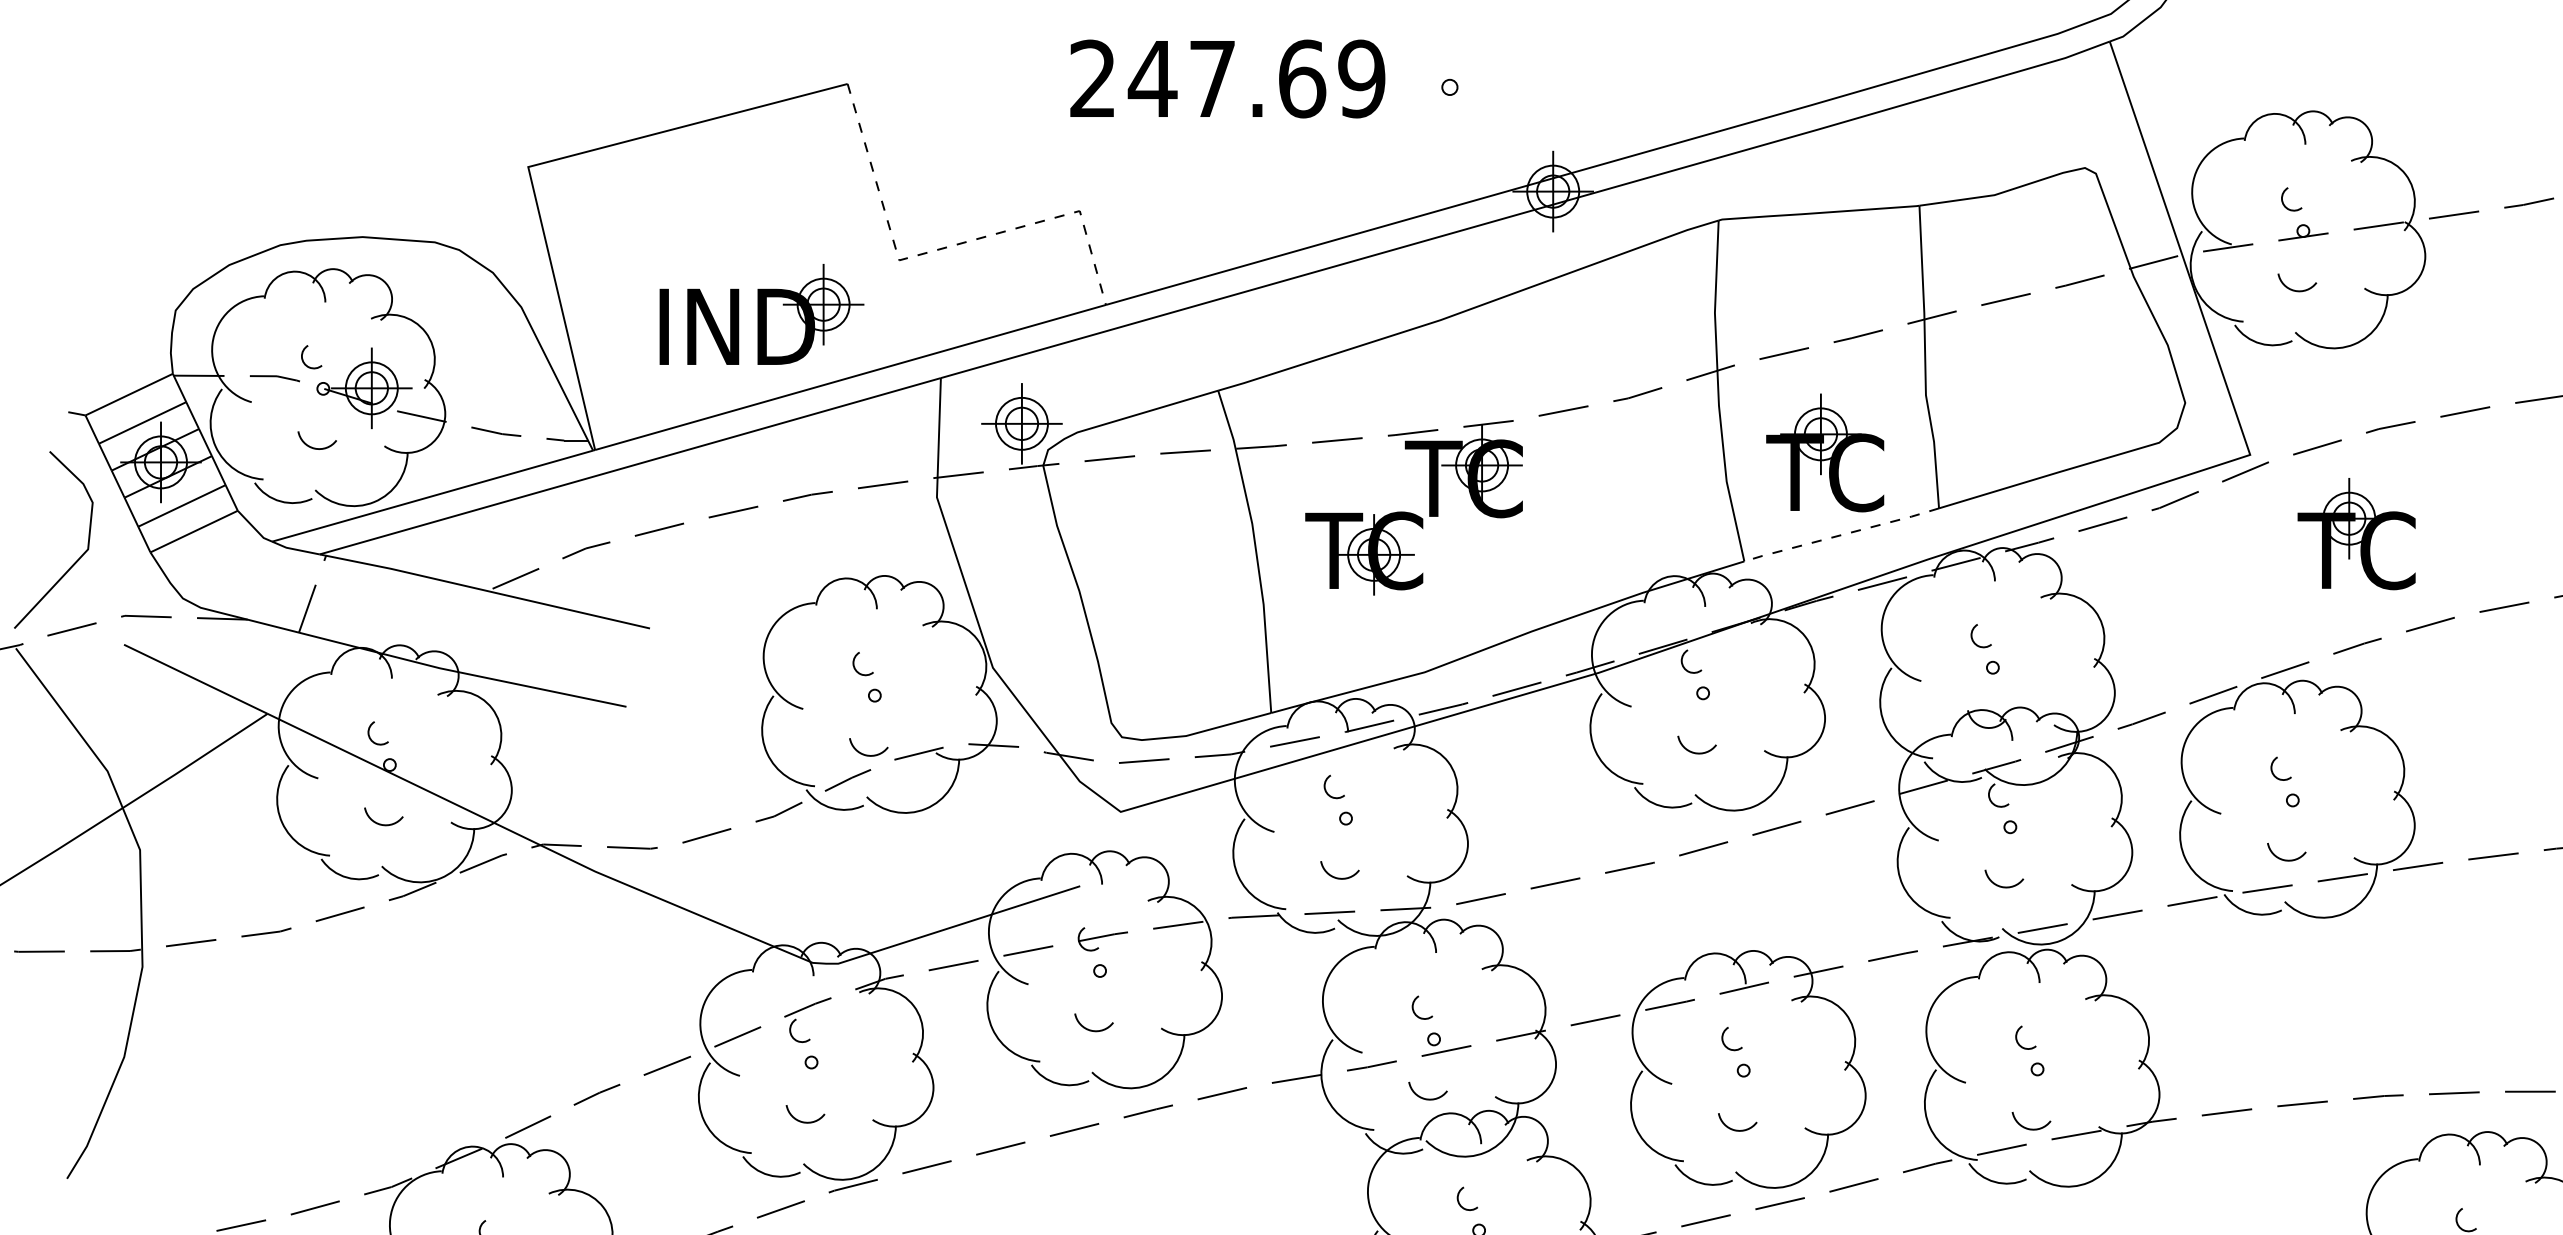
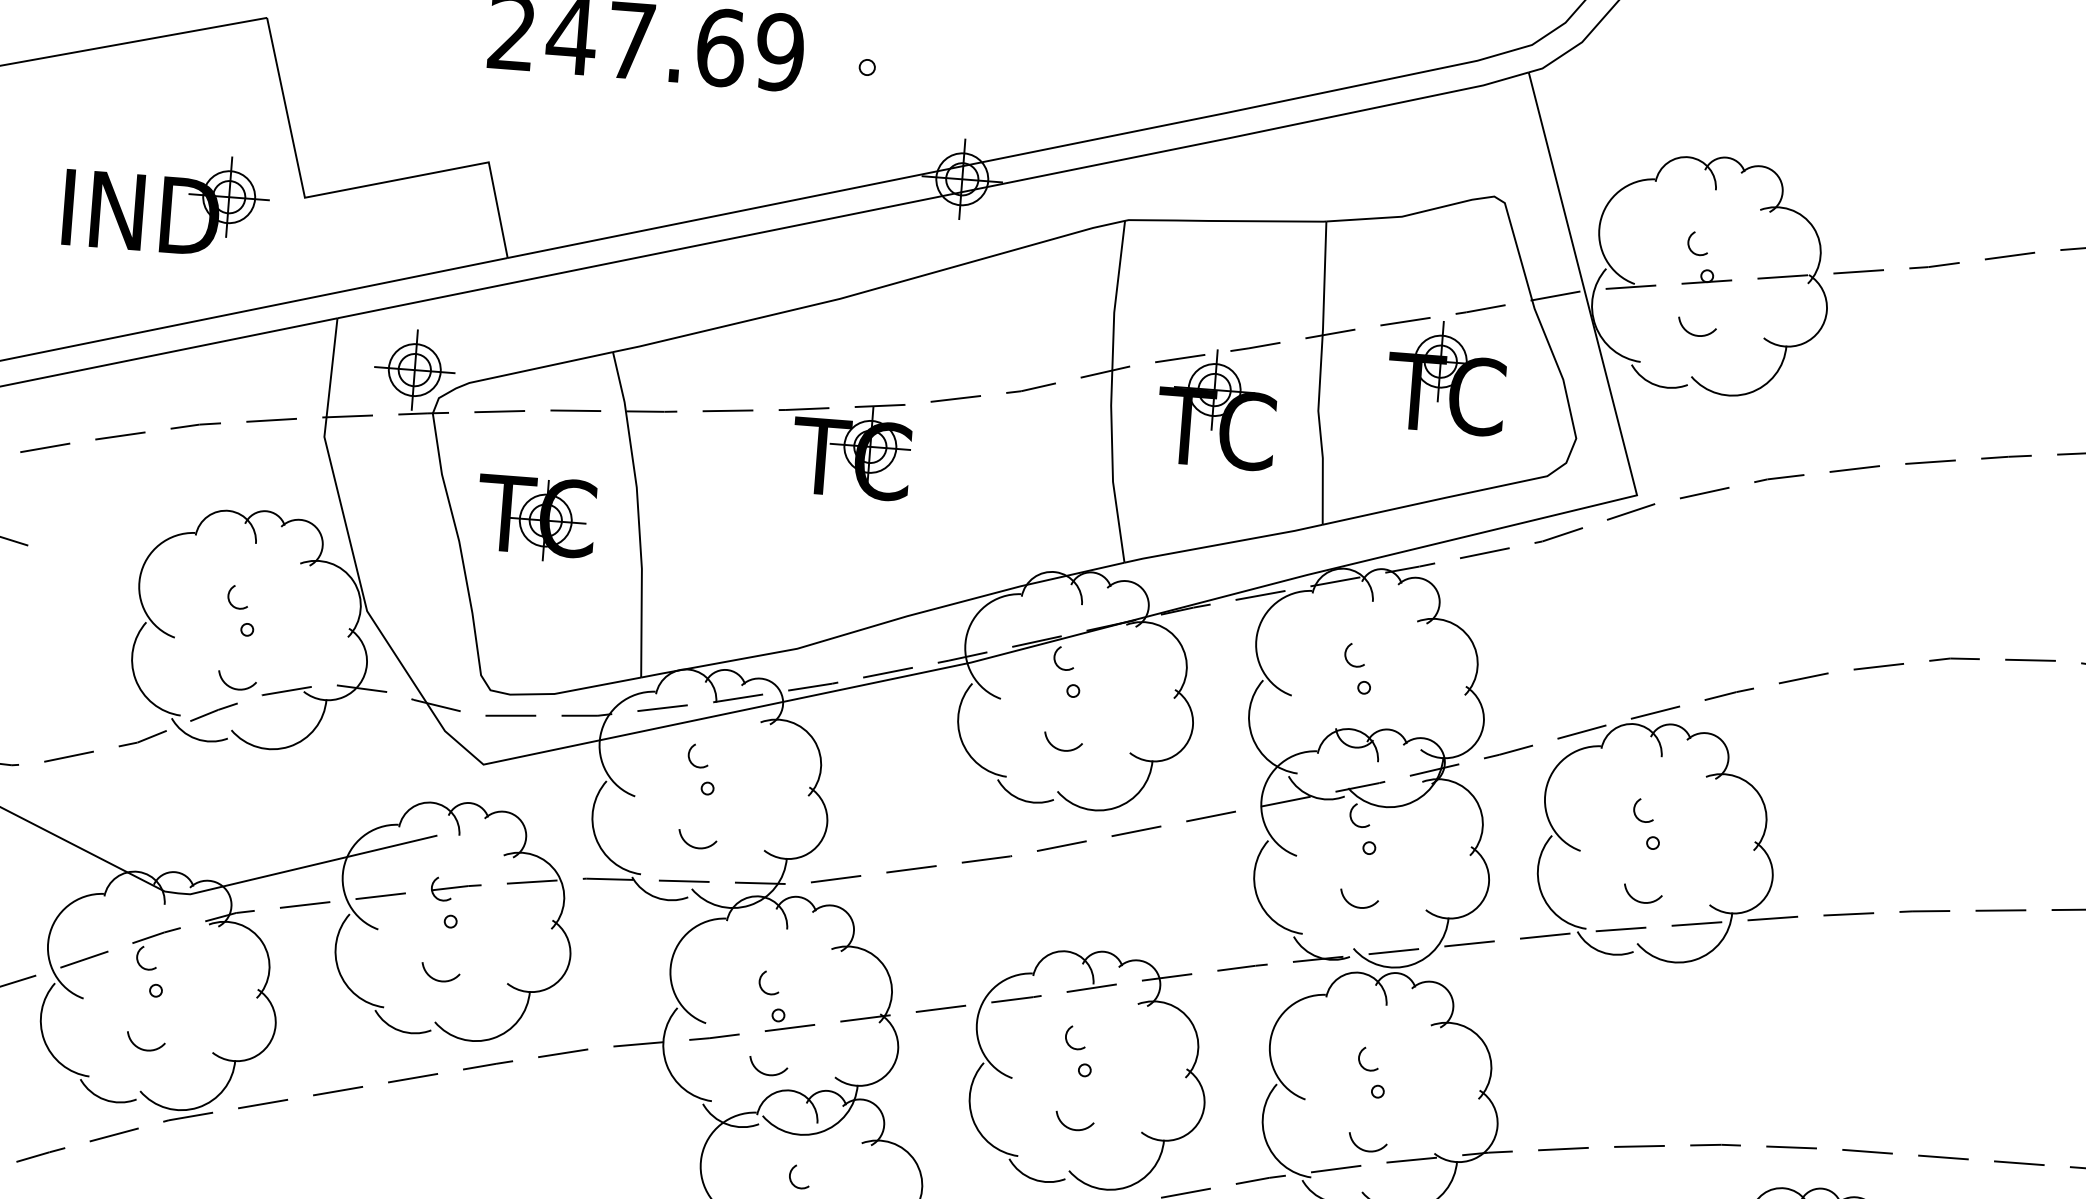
line: (948, 247) -> (355, 188), dashed -> solid
part: (761, 314) -> (166, 202), moved
part: (1825, 452) -> (1217, 408), moved
part: (2356, 534) -> (1446, 377), moved
line: (1841, 535) -> (1223, 544), dashed -> solid
part: (1364, 553) -> (536, 518), moved

